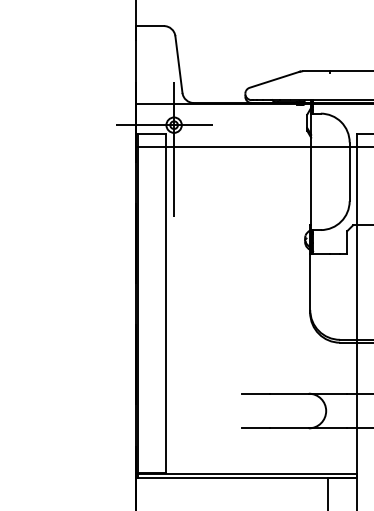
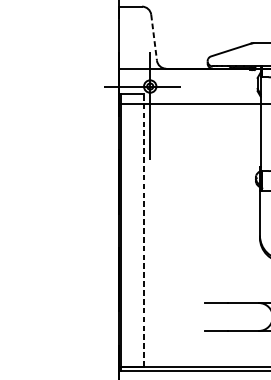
line: (178, 64) -> (153, 37), solid -> dashed
line: (166, 302) -> (144, 229), solid -> dashed

